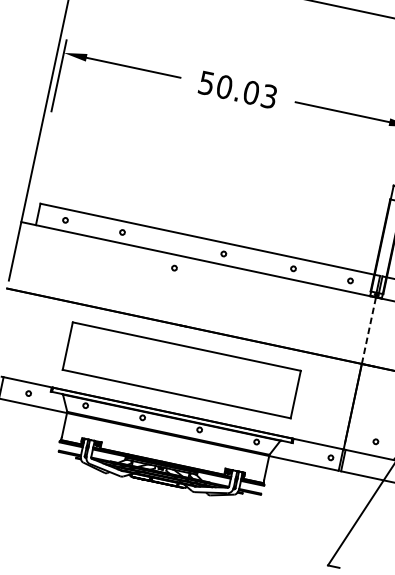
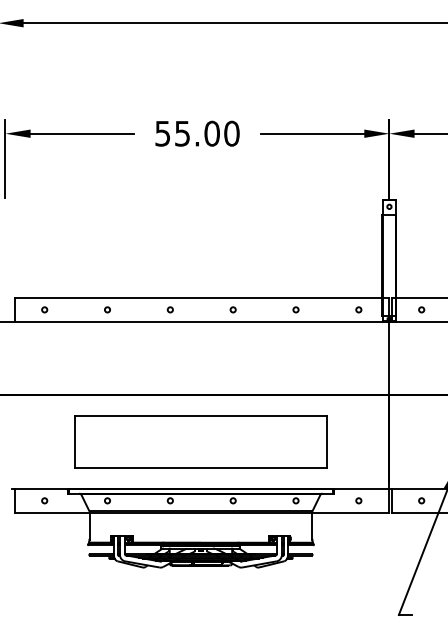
text: (246, 91) -> (206, 133), 50.03 -> 55.00
circle: (223, 253) -> (232, 309), moved
circle: (173, 267) -> (169, 309), moved
line: (368, 330) -> (389, 358), dashed -> solid
circle: (375, 441) -> (421, 500), moved
circle: (330, 457) -> (358, 500), moved

